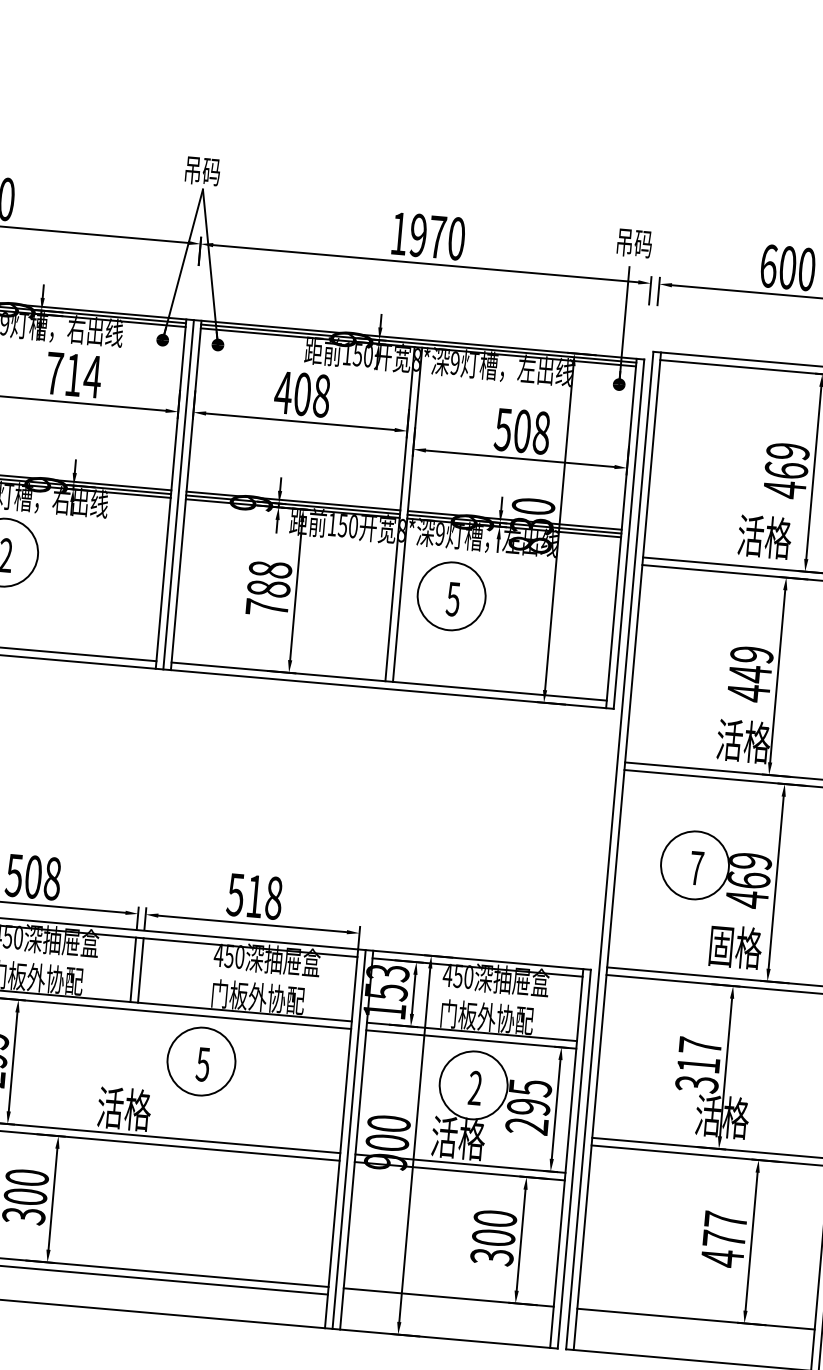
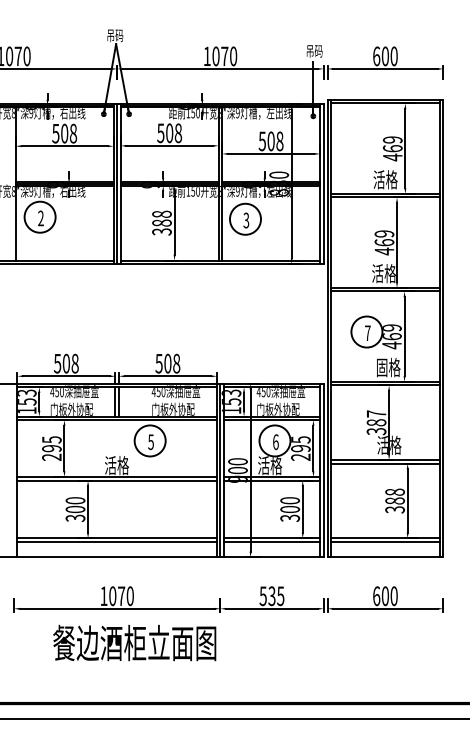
text: (417, 235) -> (215, 56), 1970 -> 1070
text: (73, 374) -> (64, 133), 714 -> 508
text: (282, 393) -> (160, 133), 408 -> 508
text: (453, 596) -> (246, 219), 5 -> 3
text: (266, 606) -> (161, 231), 788 -> 388
text: (750, 673) -> (384, 242), 449 -> 469
text: (254, 895) -> (167, 363), 518 -> 508
text: (698, 1064) -> (376, 422), 317 -> 387
text: (474, 1088) -> (275, 442), 2 -> 6
text: (722, 1238) -> (394, 500), 477 -> 388
line: (446, 1304) -> (271, 541), added
line: (695, 1325) -> (385, 541), added

